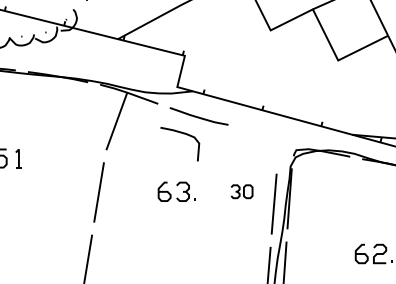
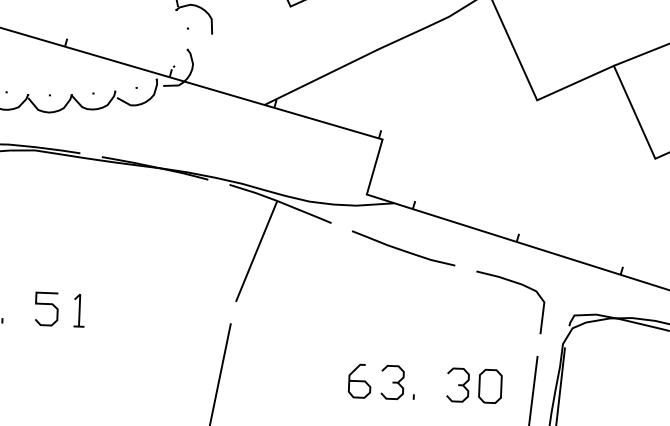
curve: (183, 134) -> (516, 285), moved
part: (176, 191) -> (381, 381), moved
part: (241, 191) -> (473, 385), size x1.43

